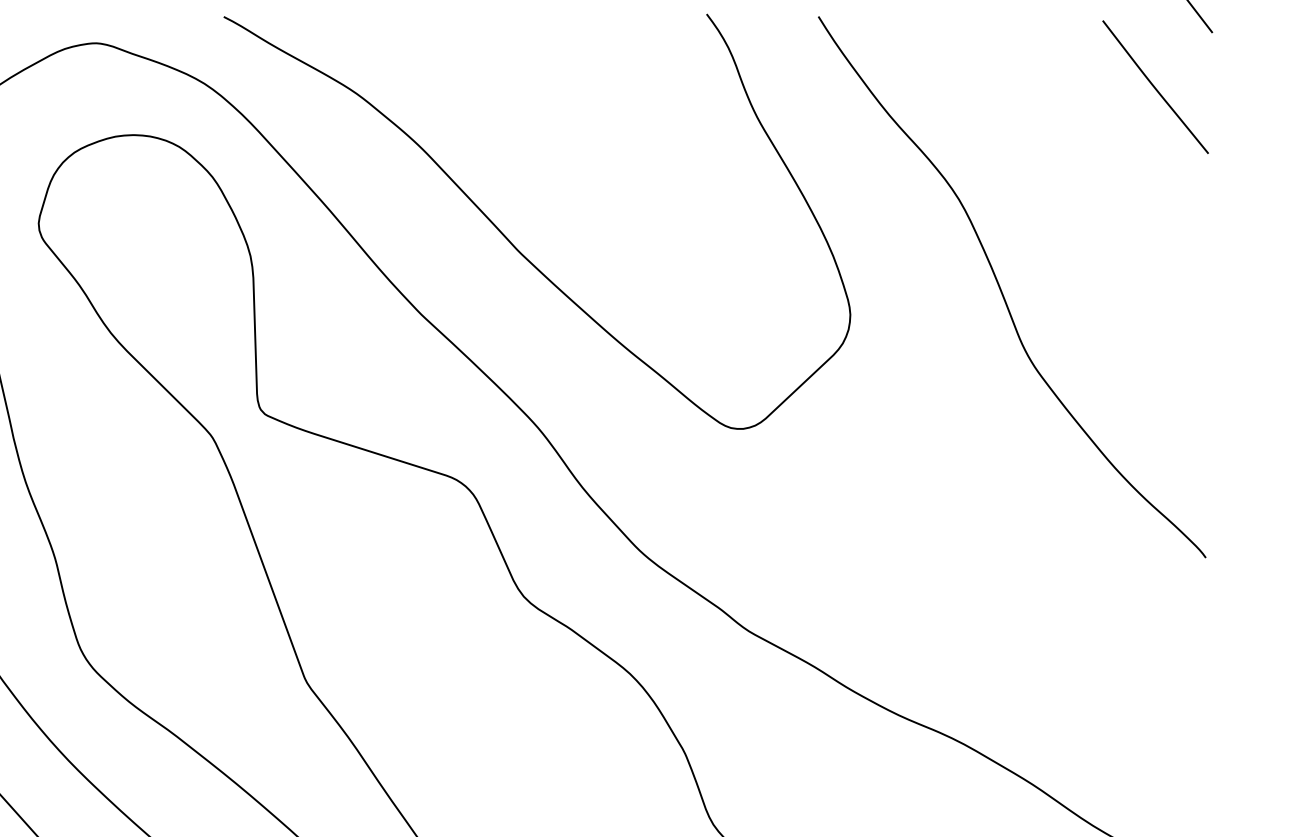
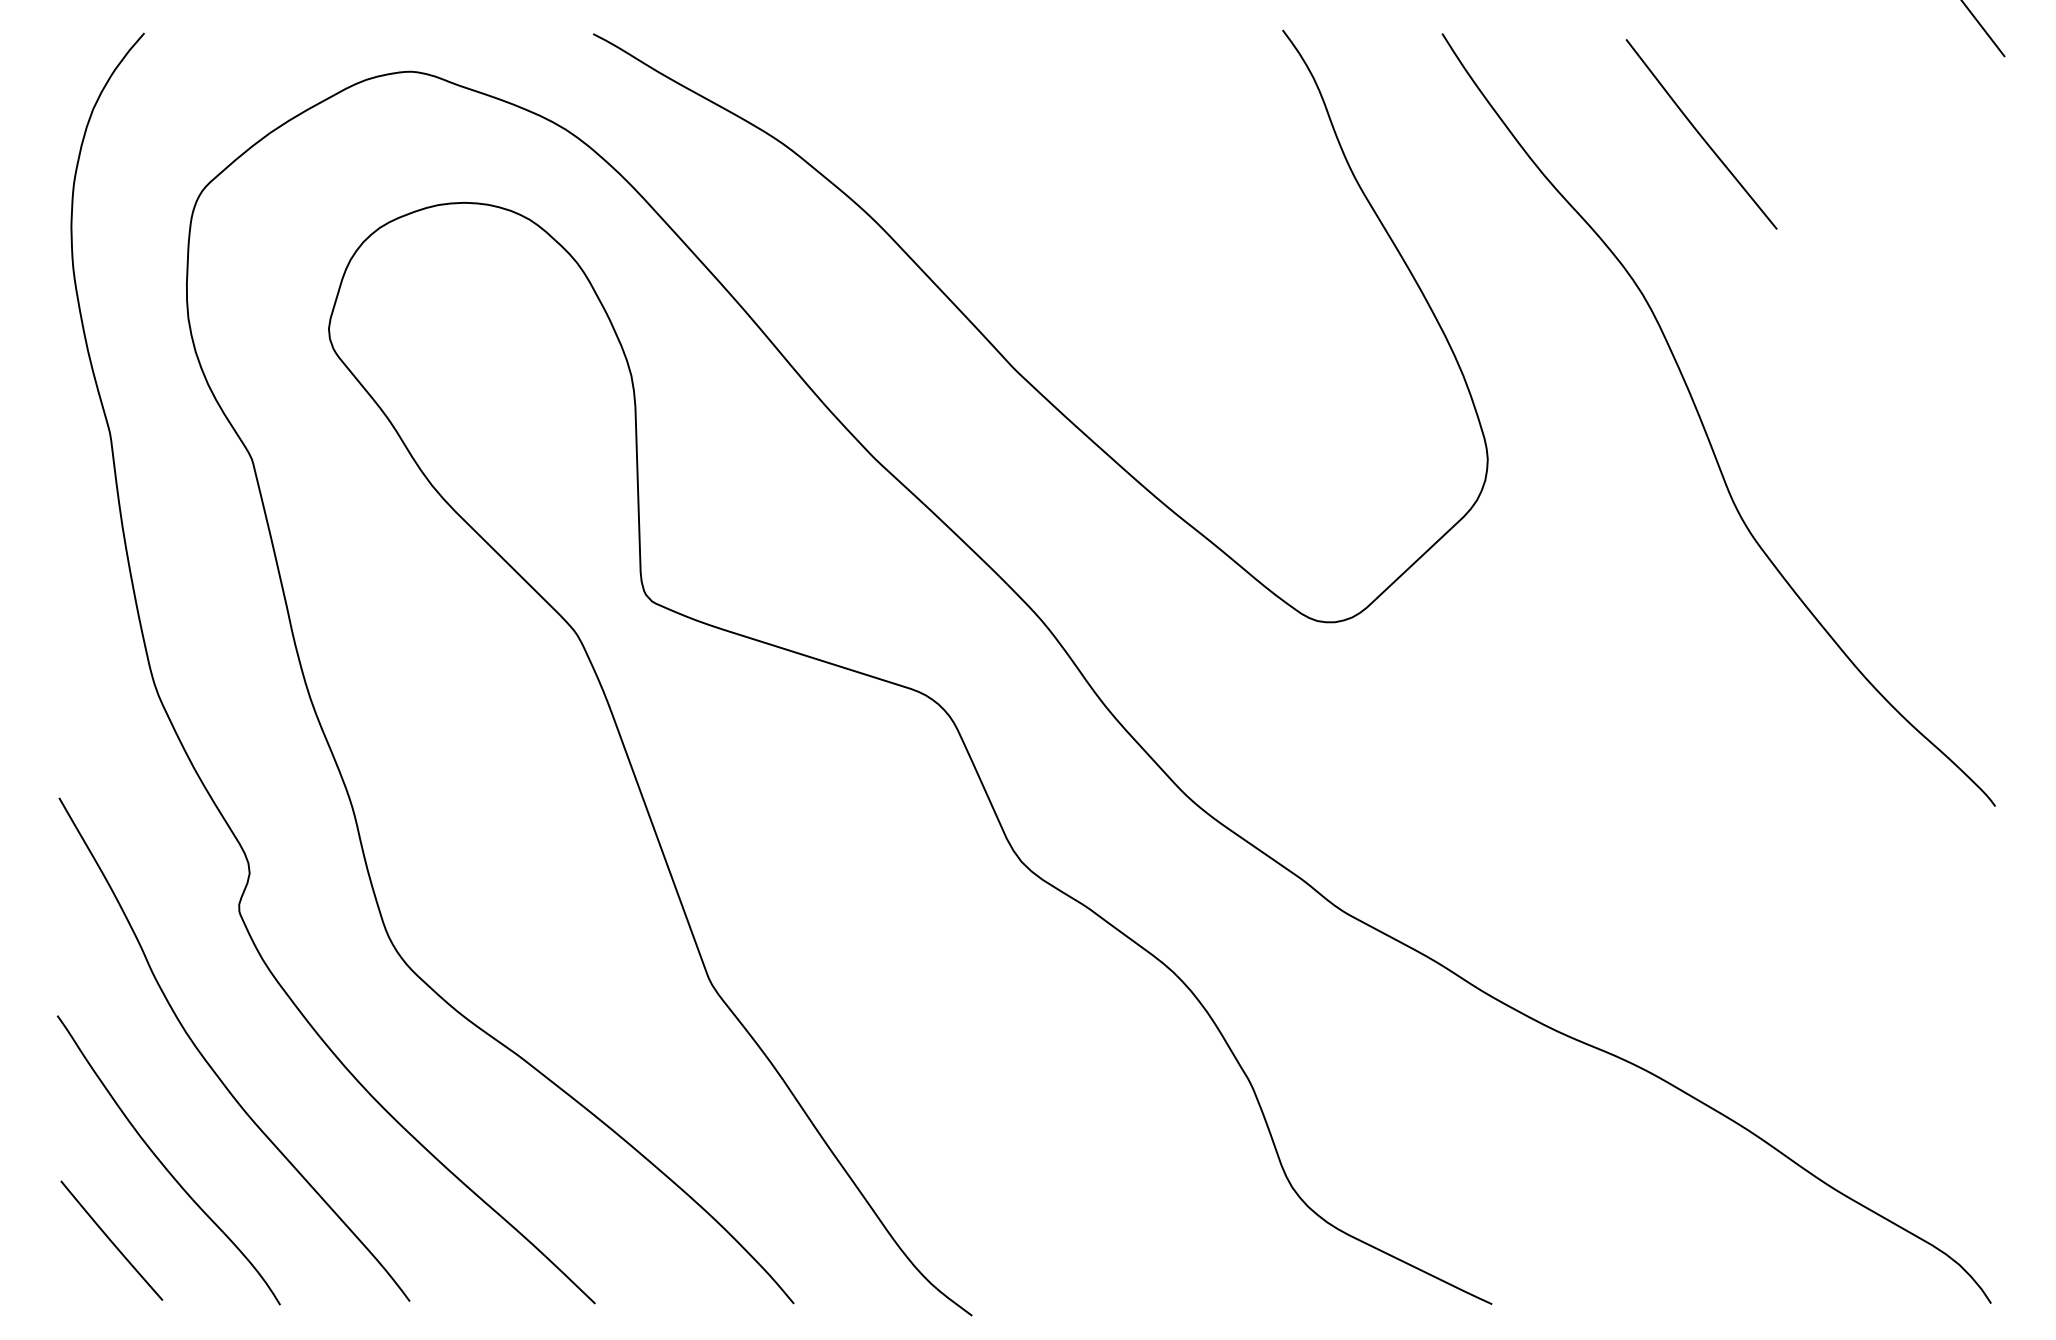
curve: (1155, 87) -> (1701, 134), moved

